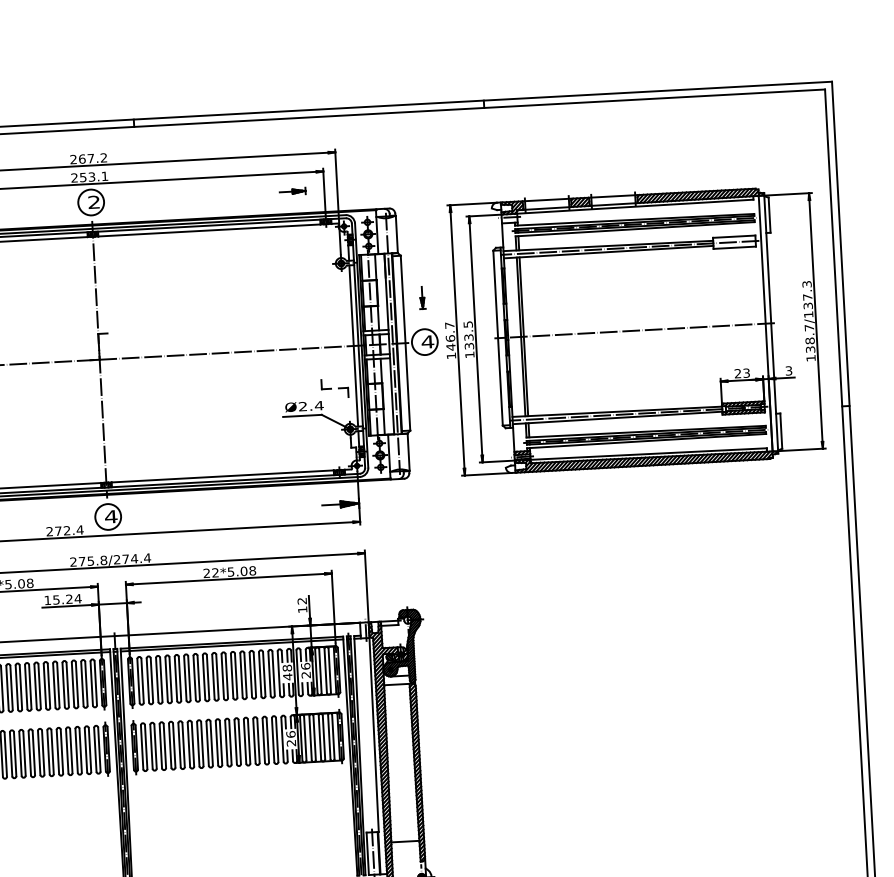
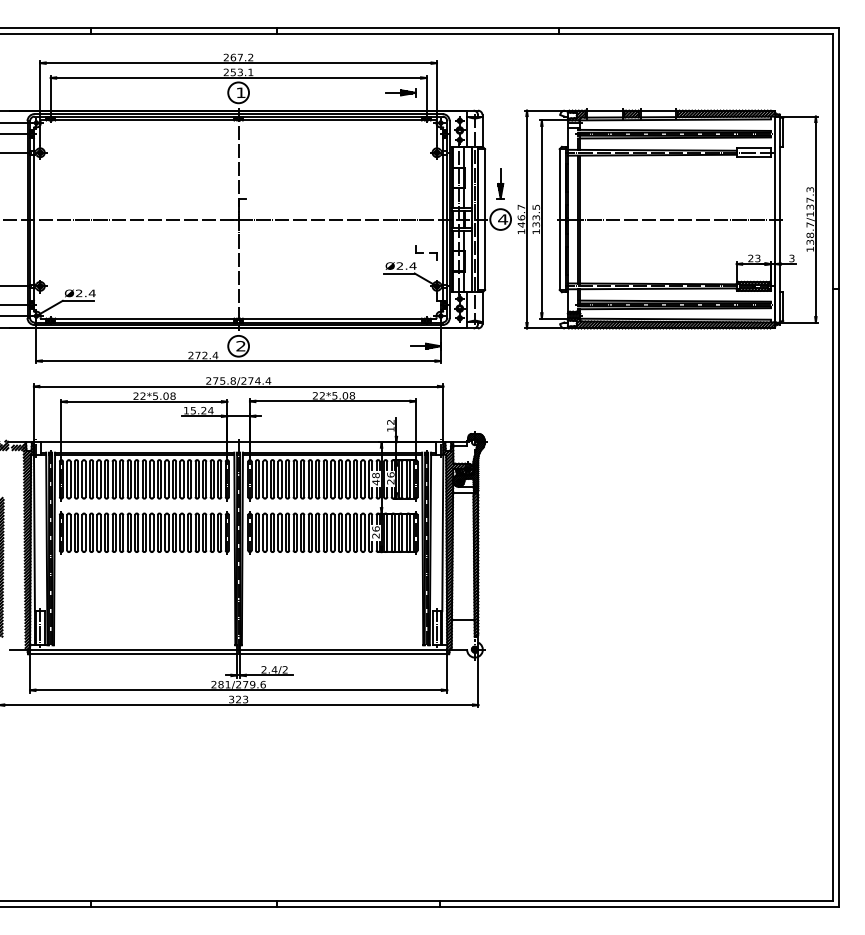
part: (292, 191) -> (400, 92), size x1.43
text: (93, 201) -> (240, 92), 2 -> 1
part: (422, 297) -> (500, 183), size x1.67
text: (111, 517) -> (241, 346), 4 -> 2

